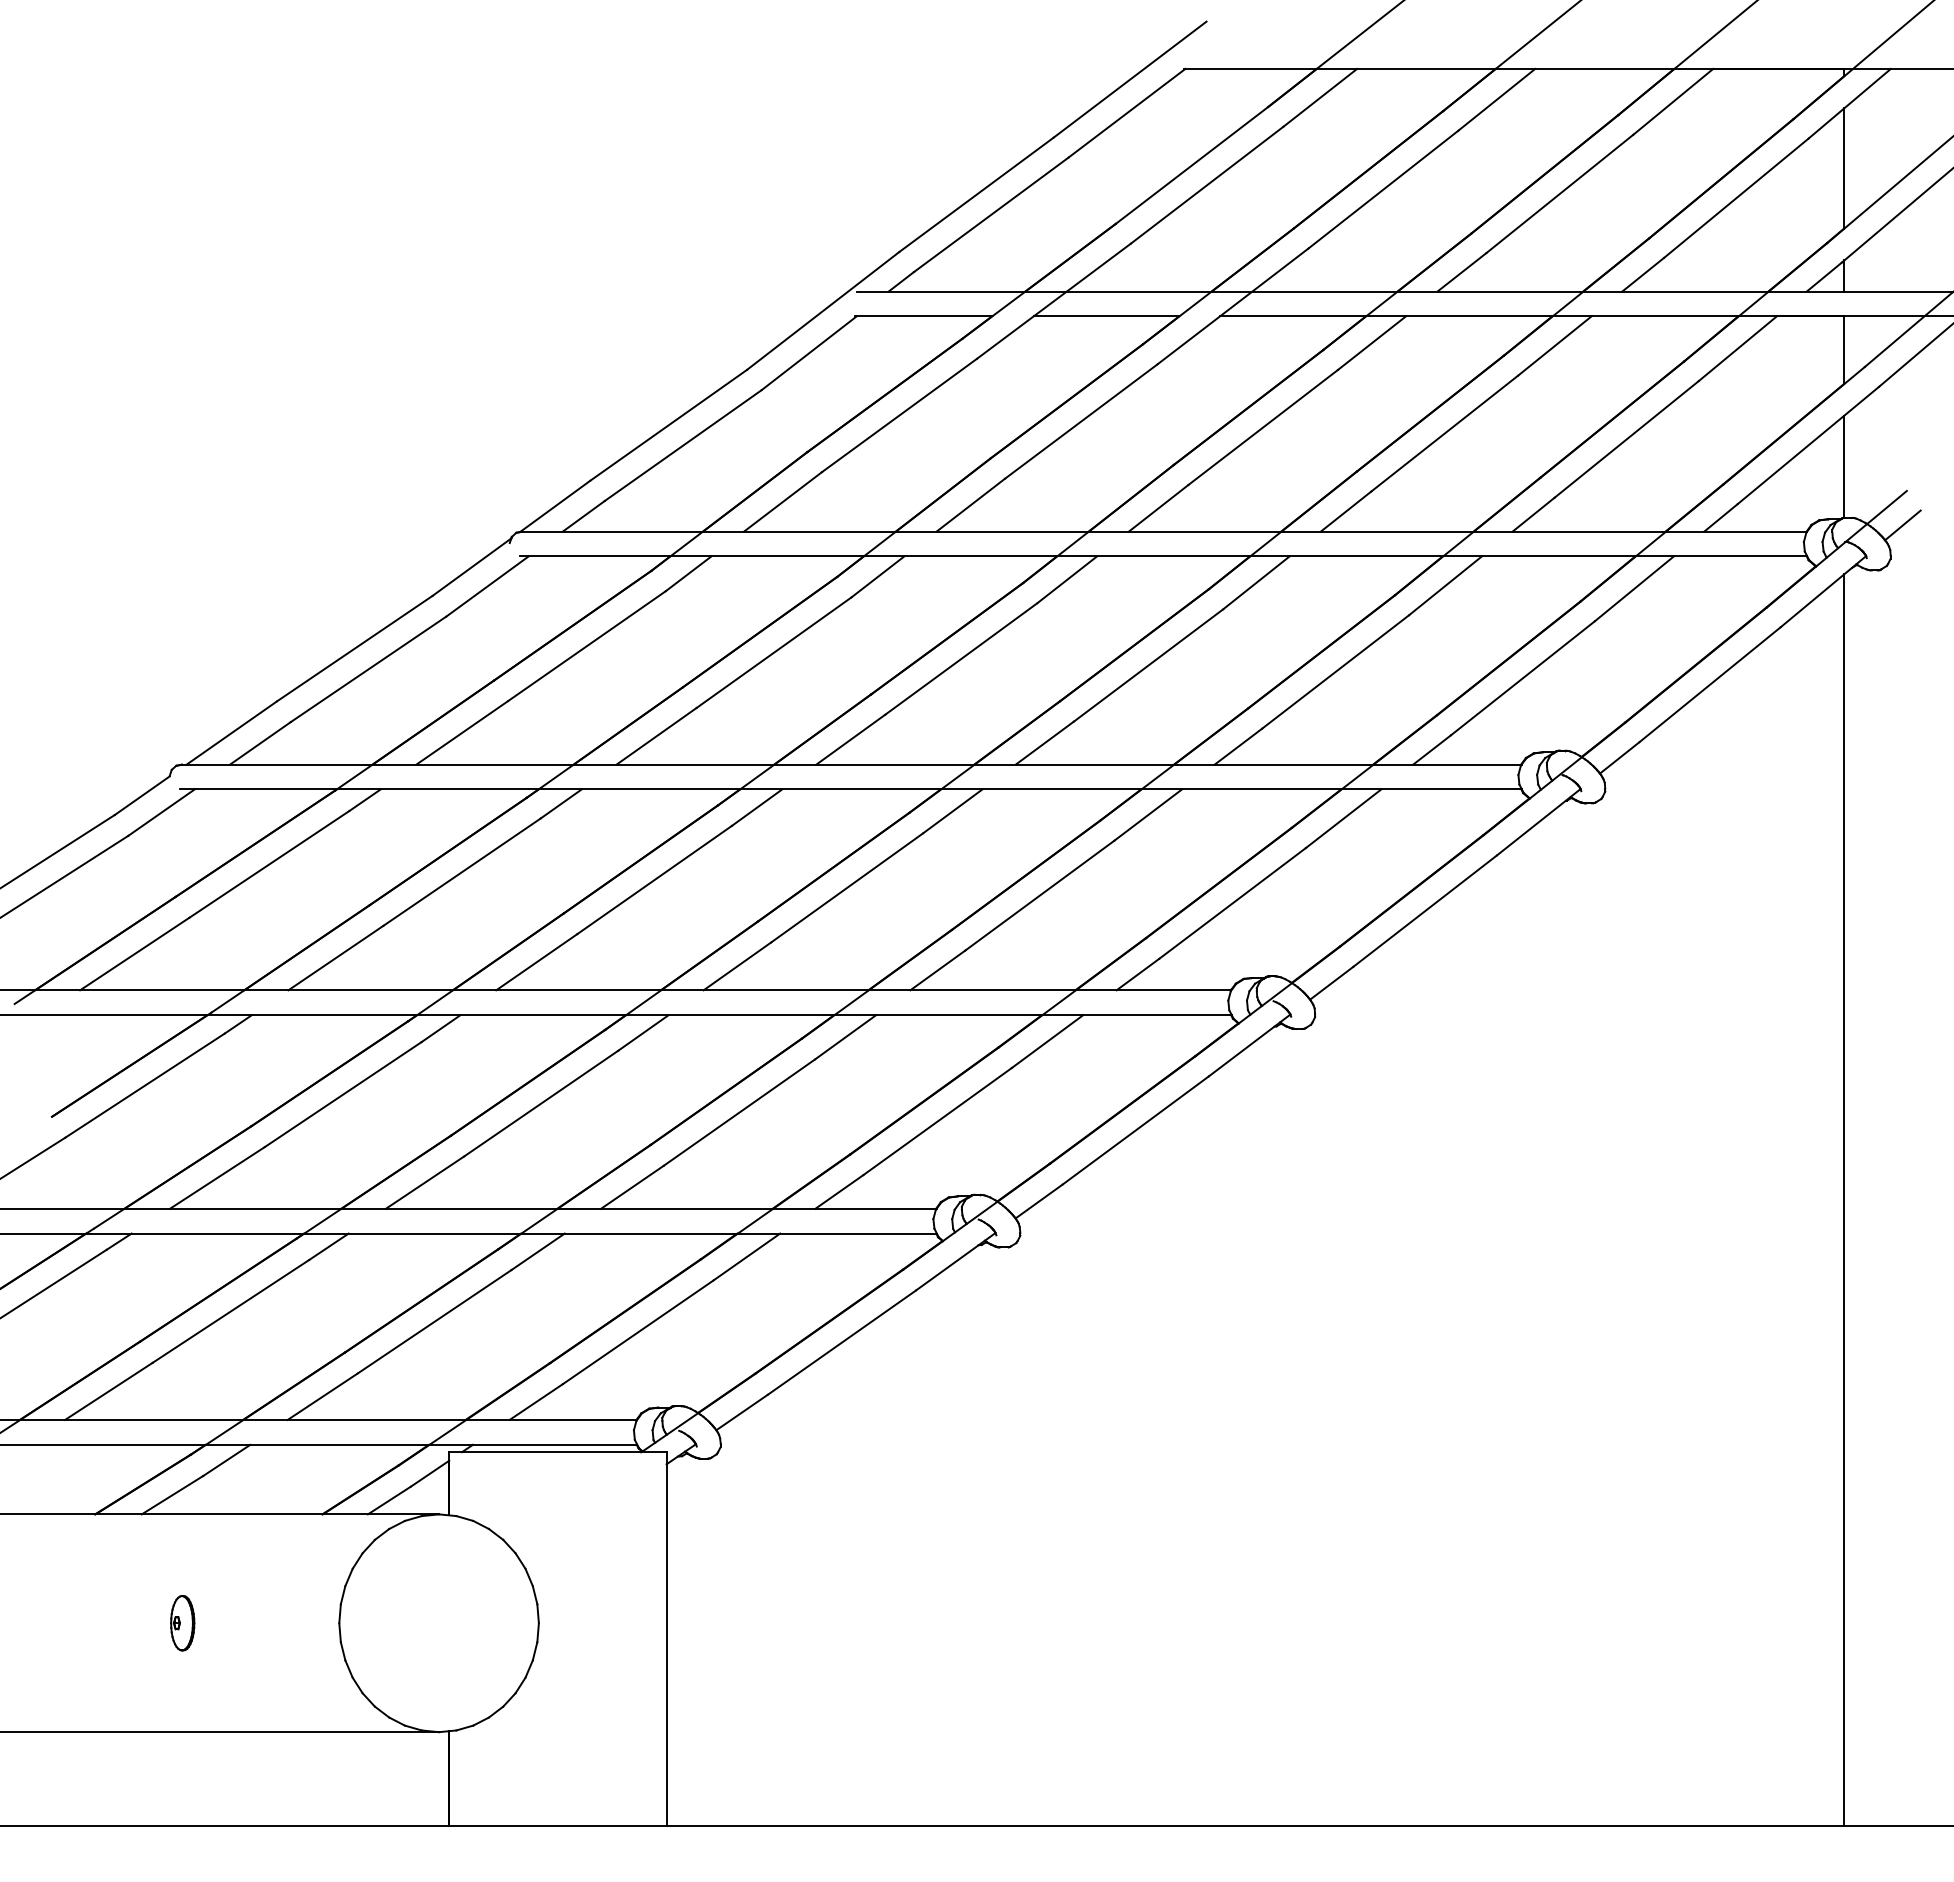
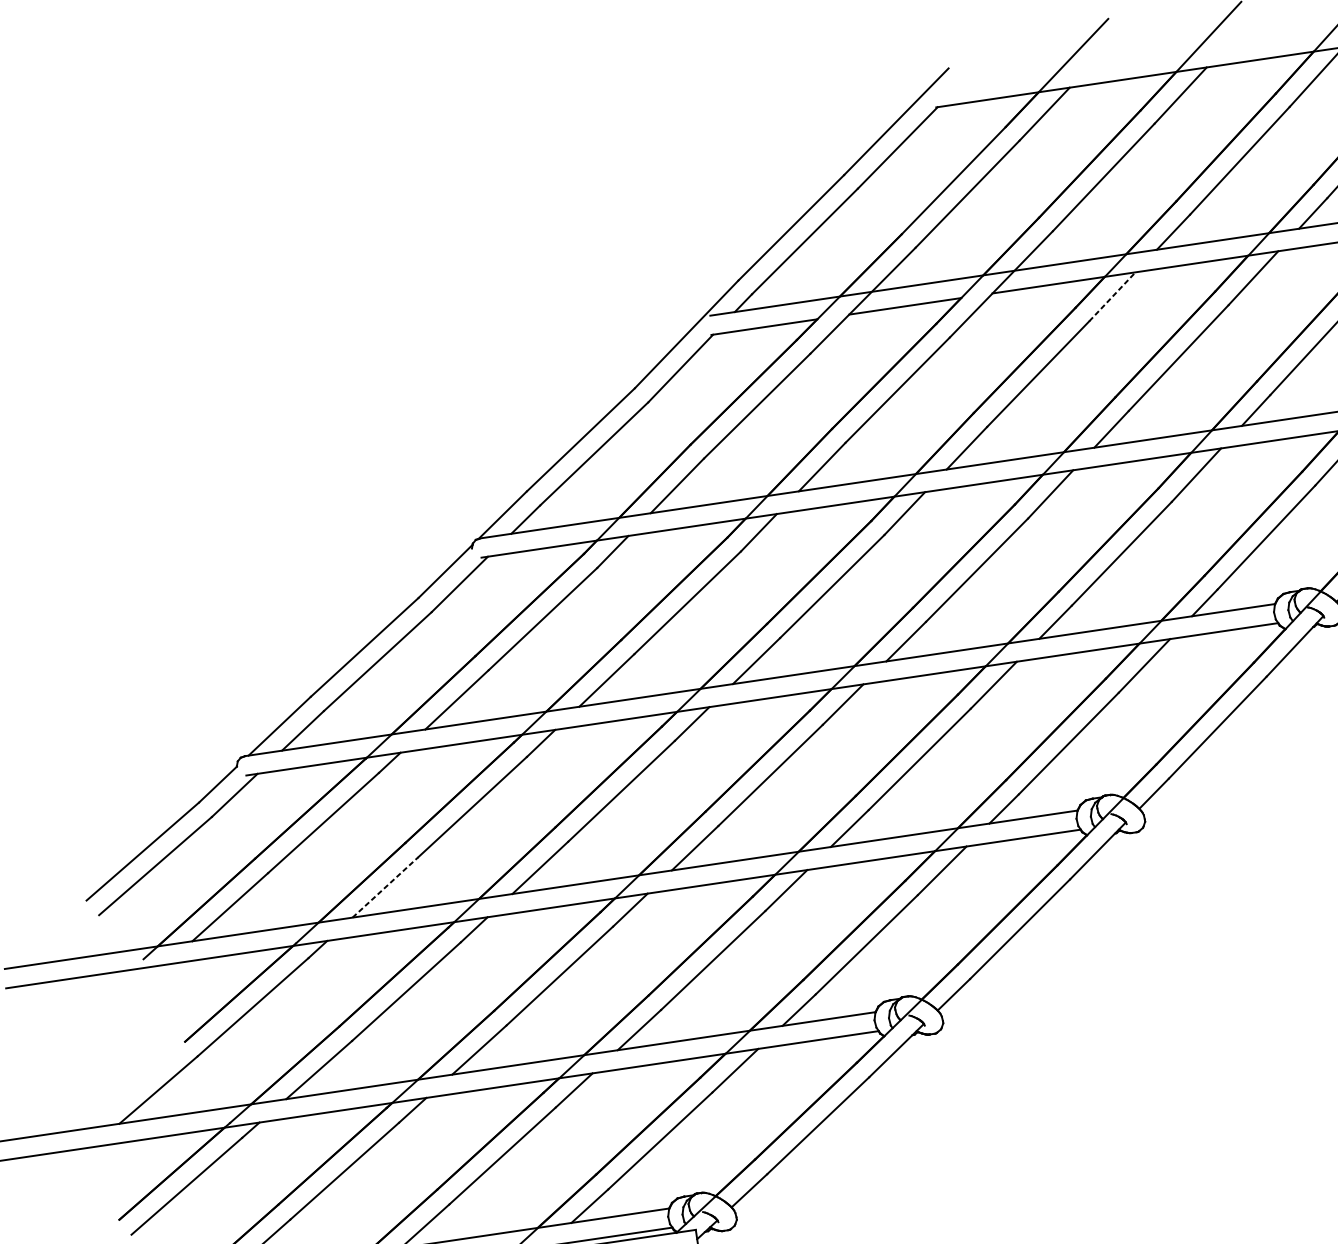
line: (1372, 342) -> (1112, 296), solid -> dashed
line: (336, 957) -> (385, 886), solid -> dashed

